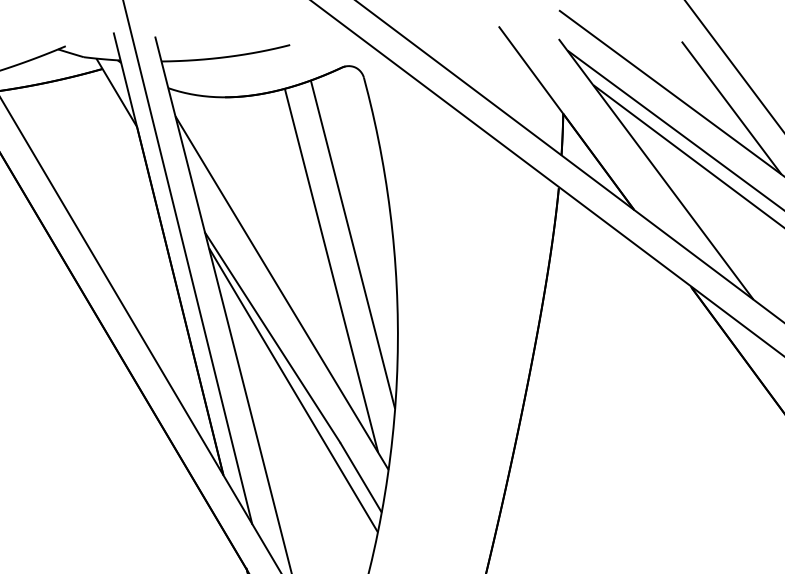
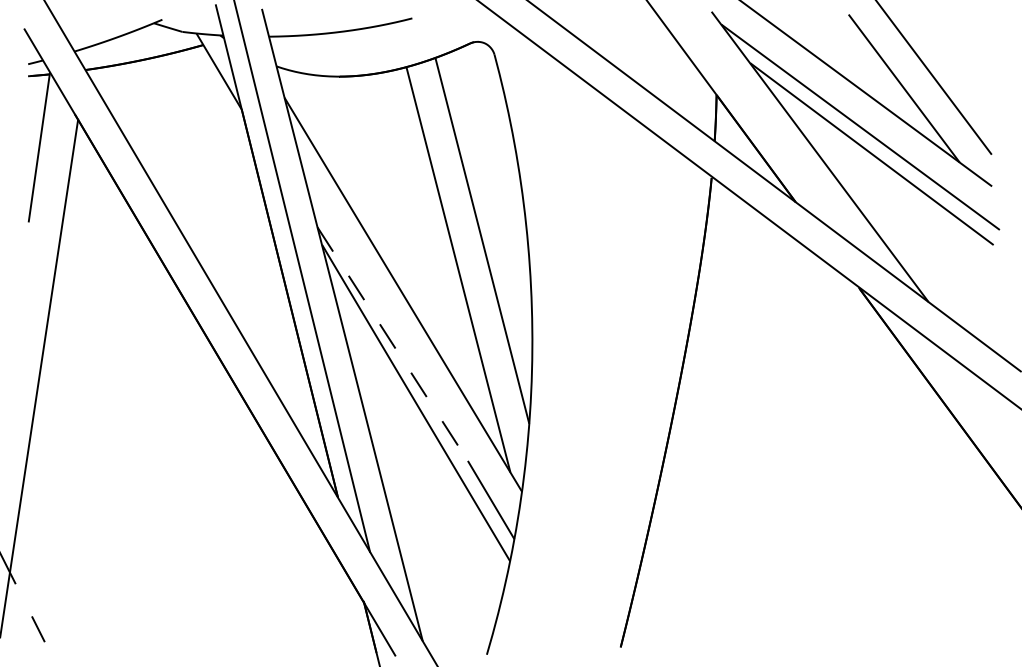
line: (272, 337) -> (392, 344), solid -> dashed

